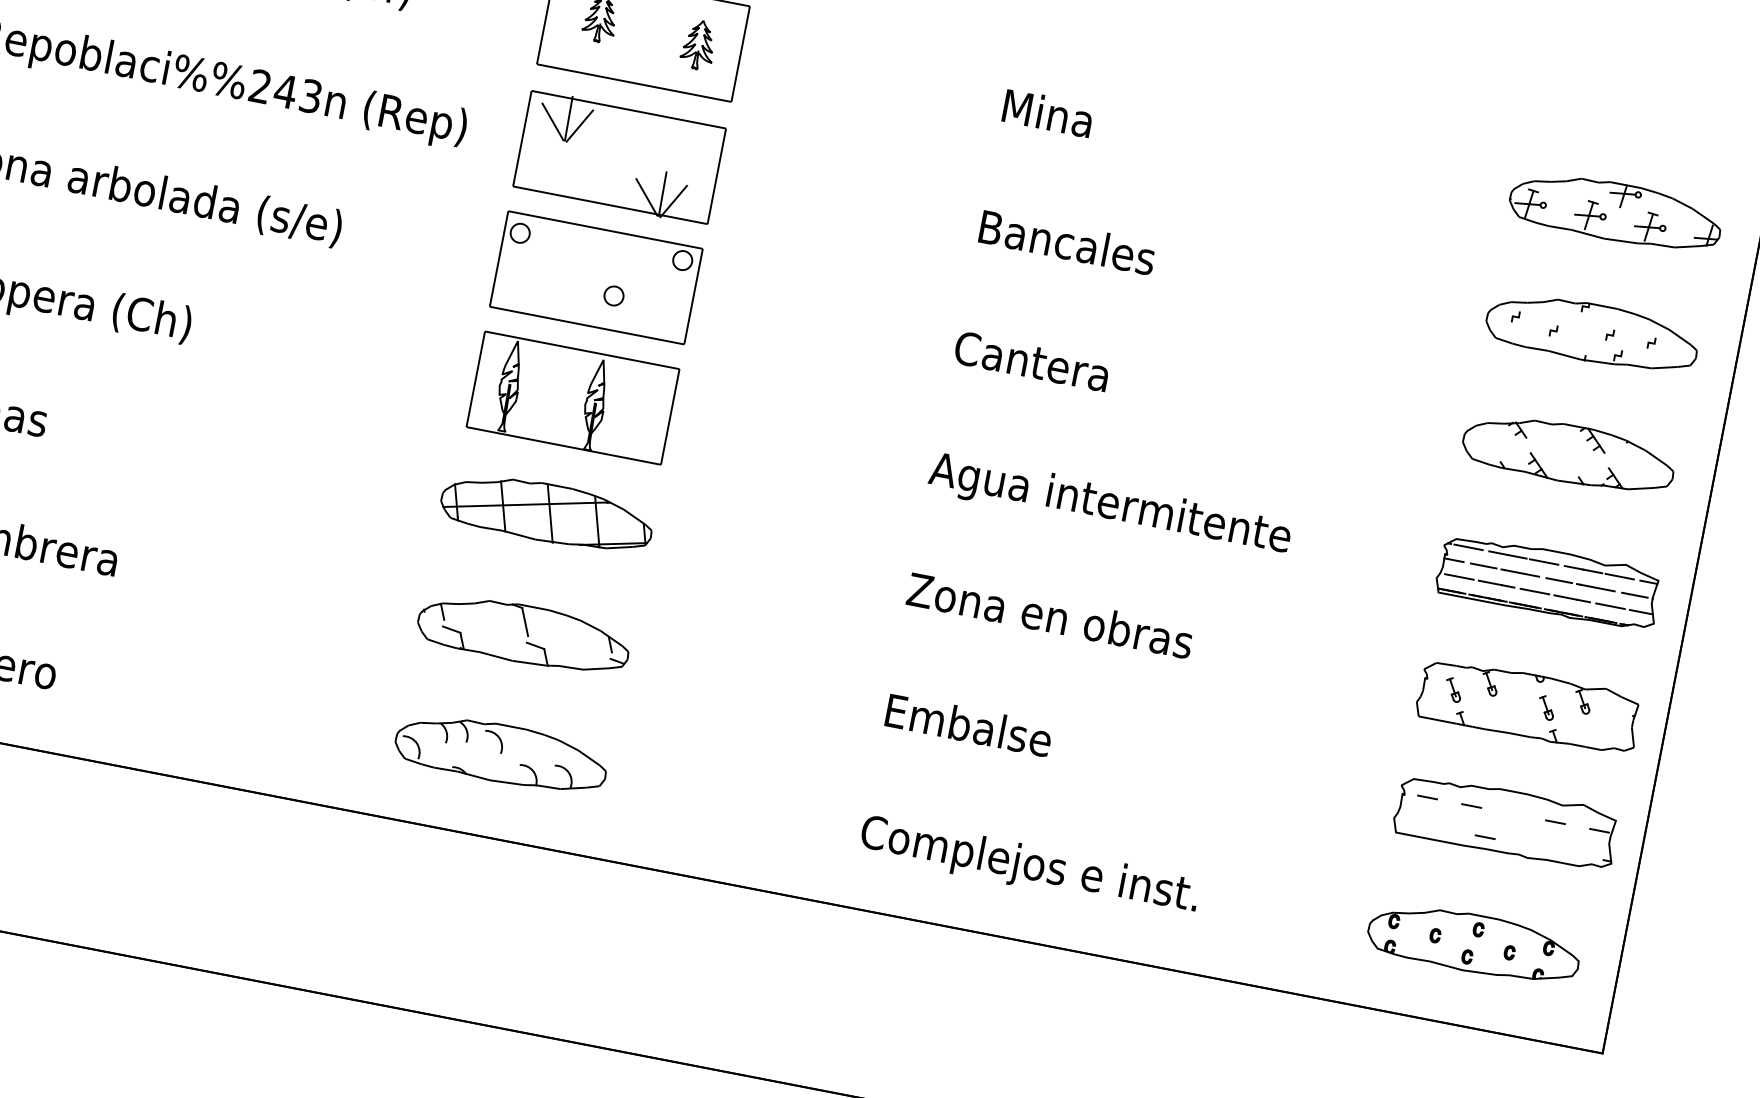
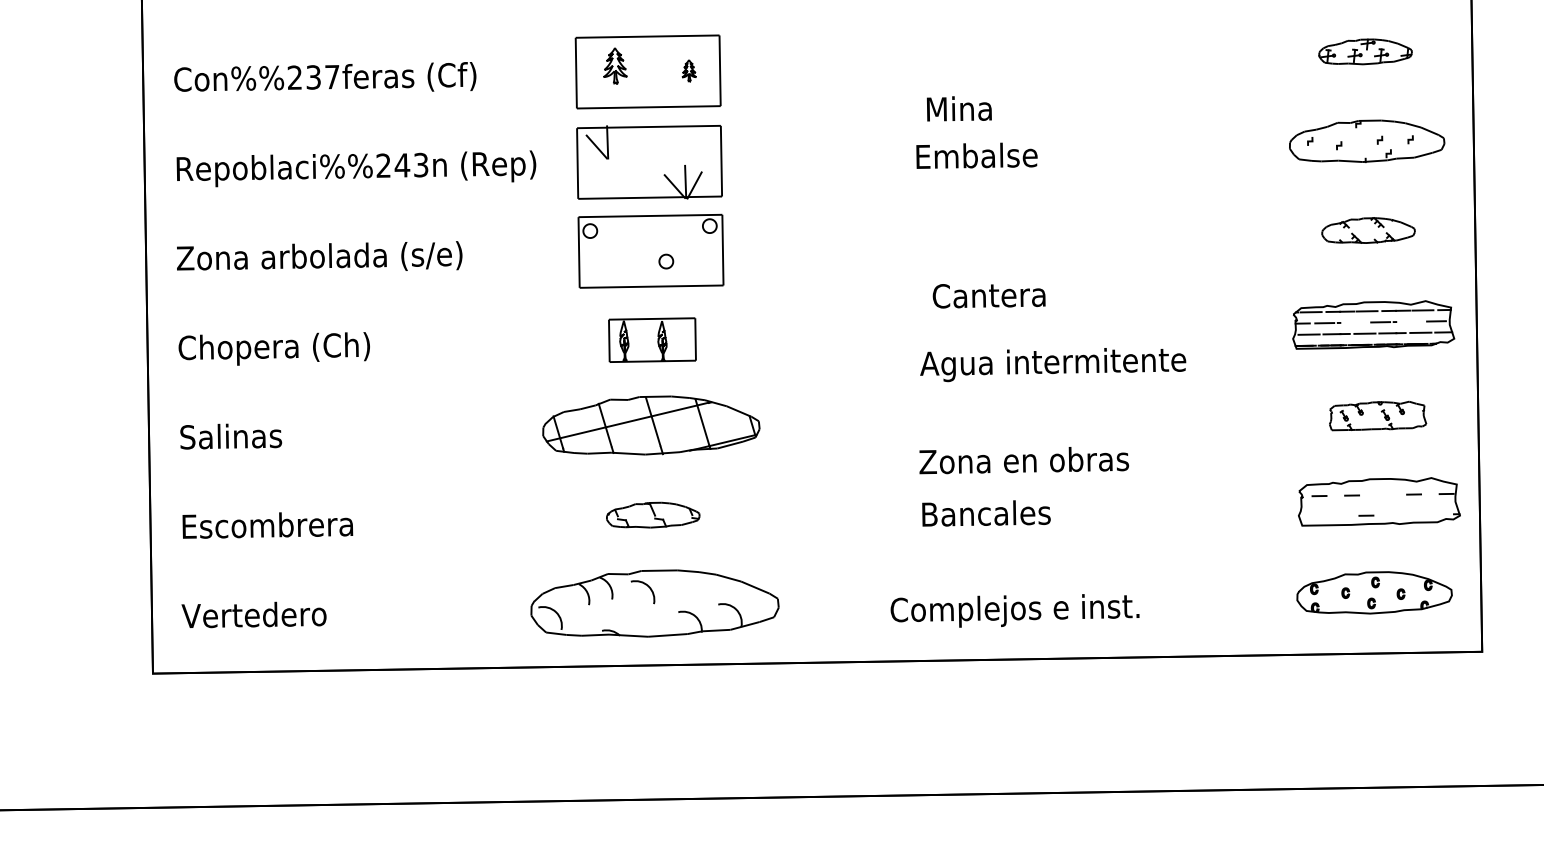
part: (699, 45) -> (689, 70), size x0.6
text: (1046, 112) -> (958, 108), moved
line: (579, 125) -> (616, 145), removed
part: (1615, 211) -> (1365, 51), size x0.6
text: (1072, 243) -> (984, 155), Bancales -> Embalse
text: (1030, 362) -> (988, 296), moved
part: (573, 397) -> (652, 339), size x0.6
part: (1569, 453) -> (1368, 230), size x0.6
text: (1110, 507) -> (1053, 365), moved
part: (547, 512) -> (651, 425), size x1.4
line: (1521, 572) -> (1352, 322), removed
line: (1597, 587) -> (1408, 321), removed
text: (1049, 615) -> (1023, 460), moved
part: (524, 633) -> (653, 514), size x0.6
part: (1528, 705) -> (1377, 415), size x0.6
text: (979, 727) -> (990, 513), Embalse -> Bancales
part: (501, 753) -> (654, 603), size x1.6
text: (1028, 866) -> (1014, 610), moved

